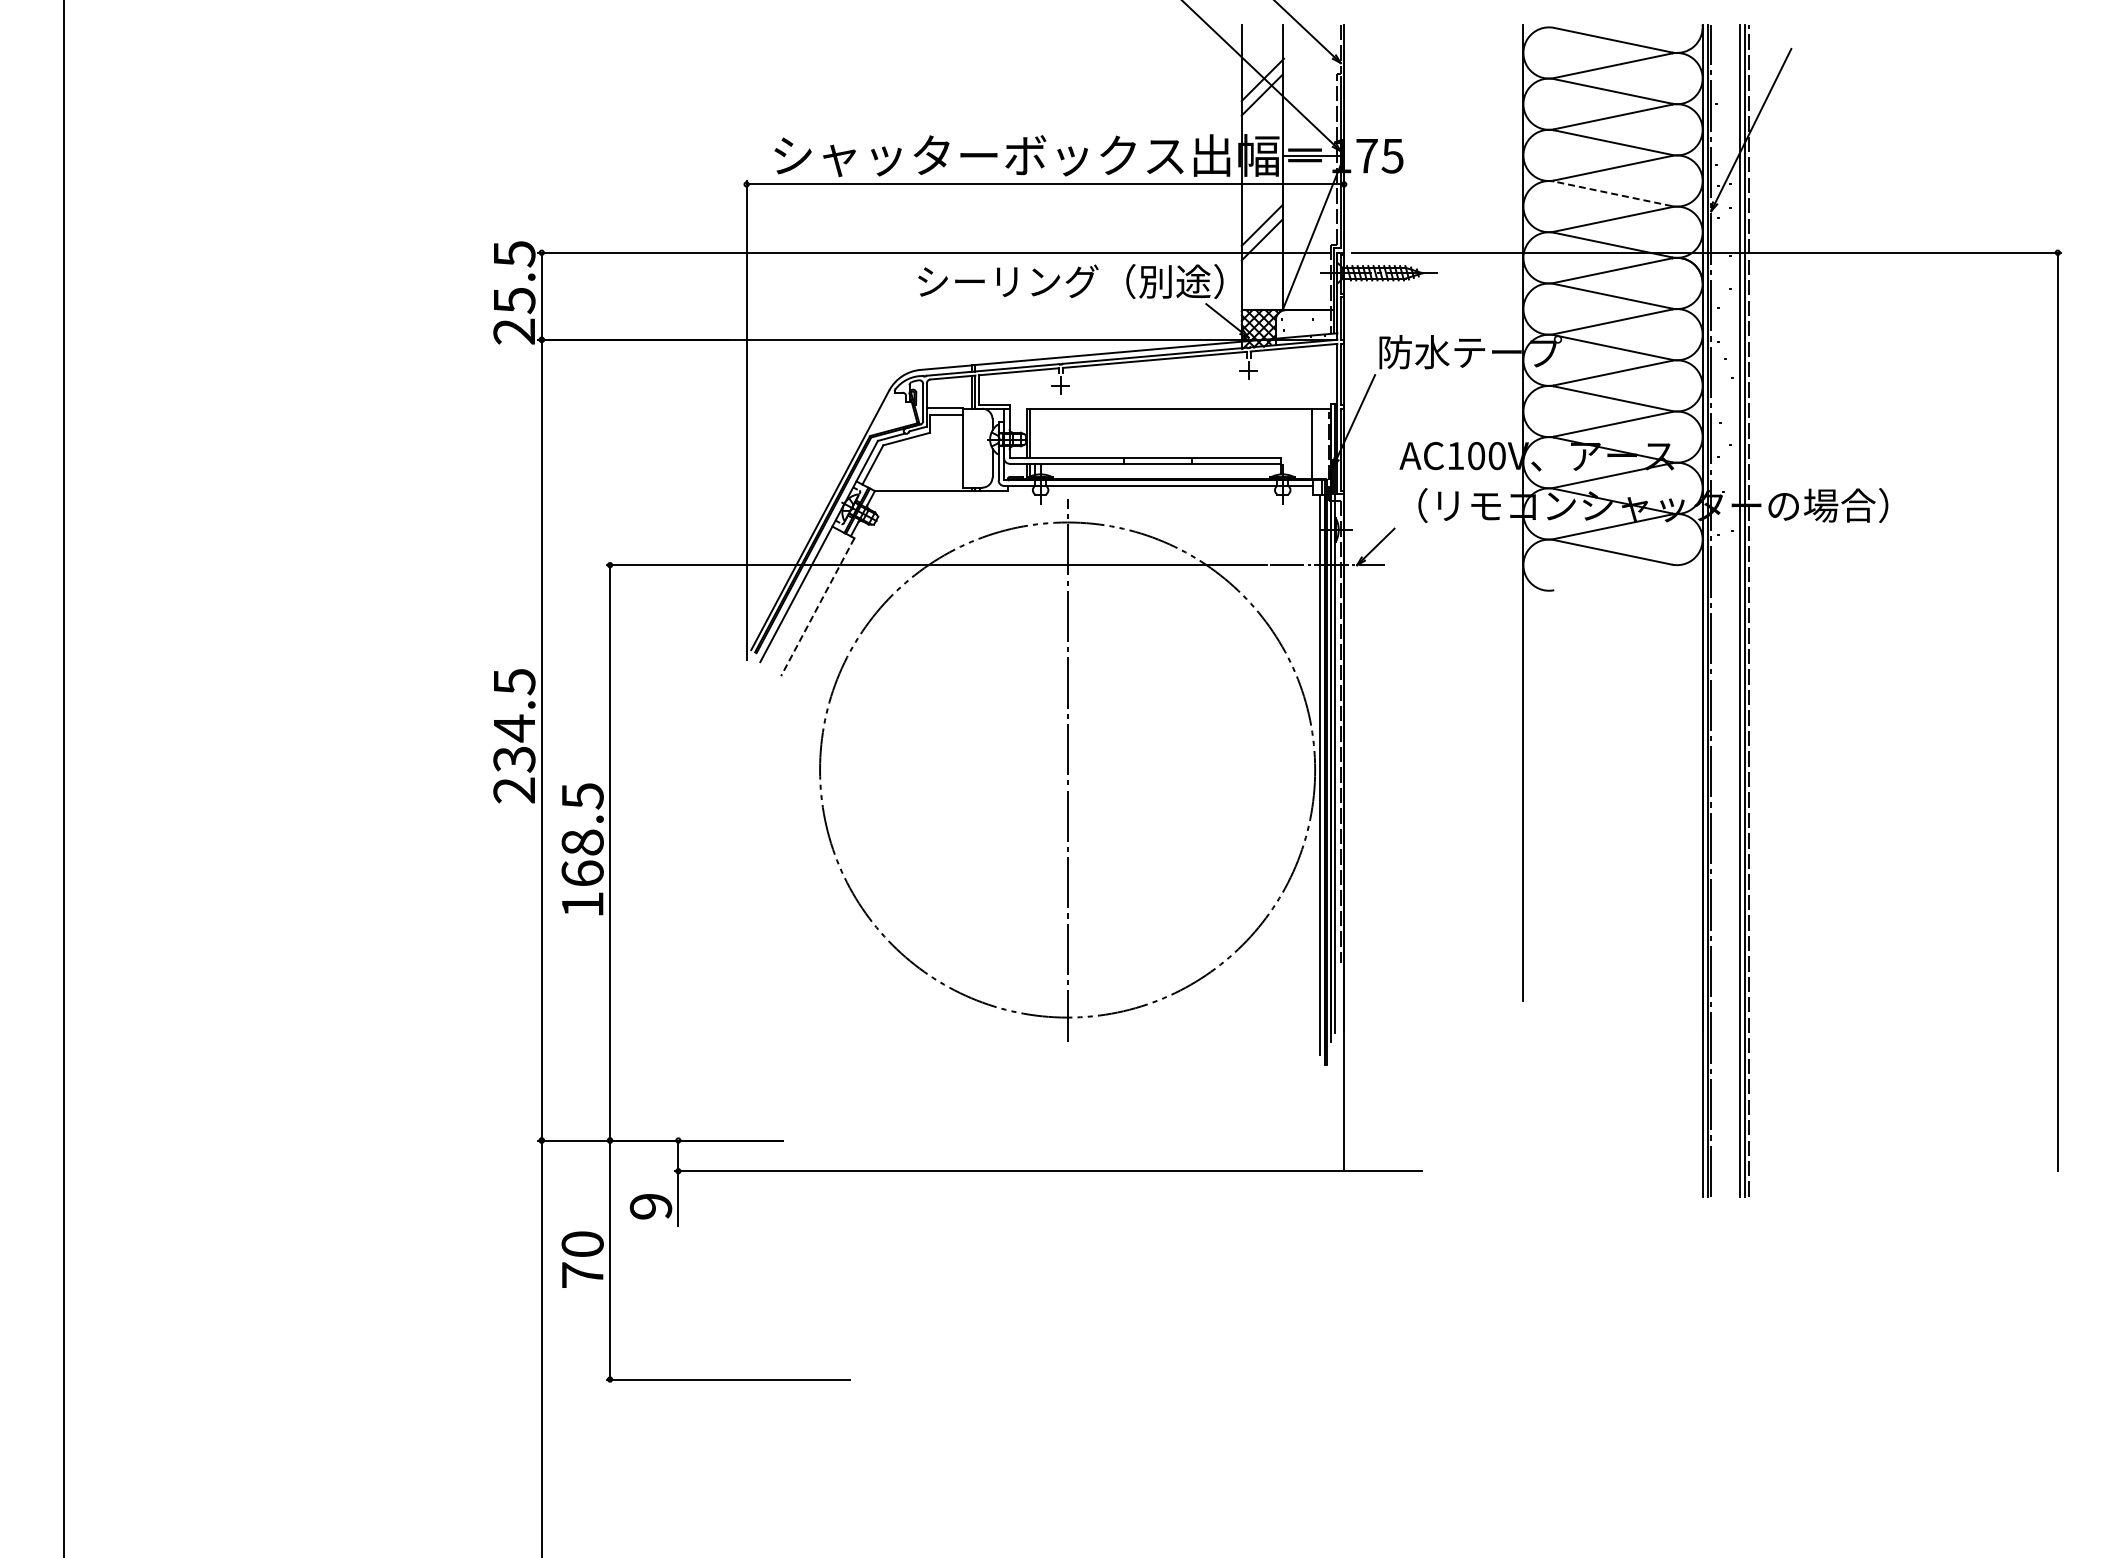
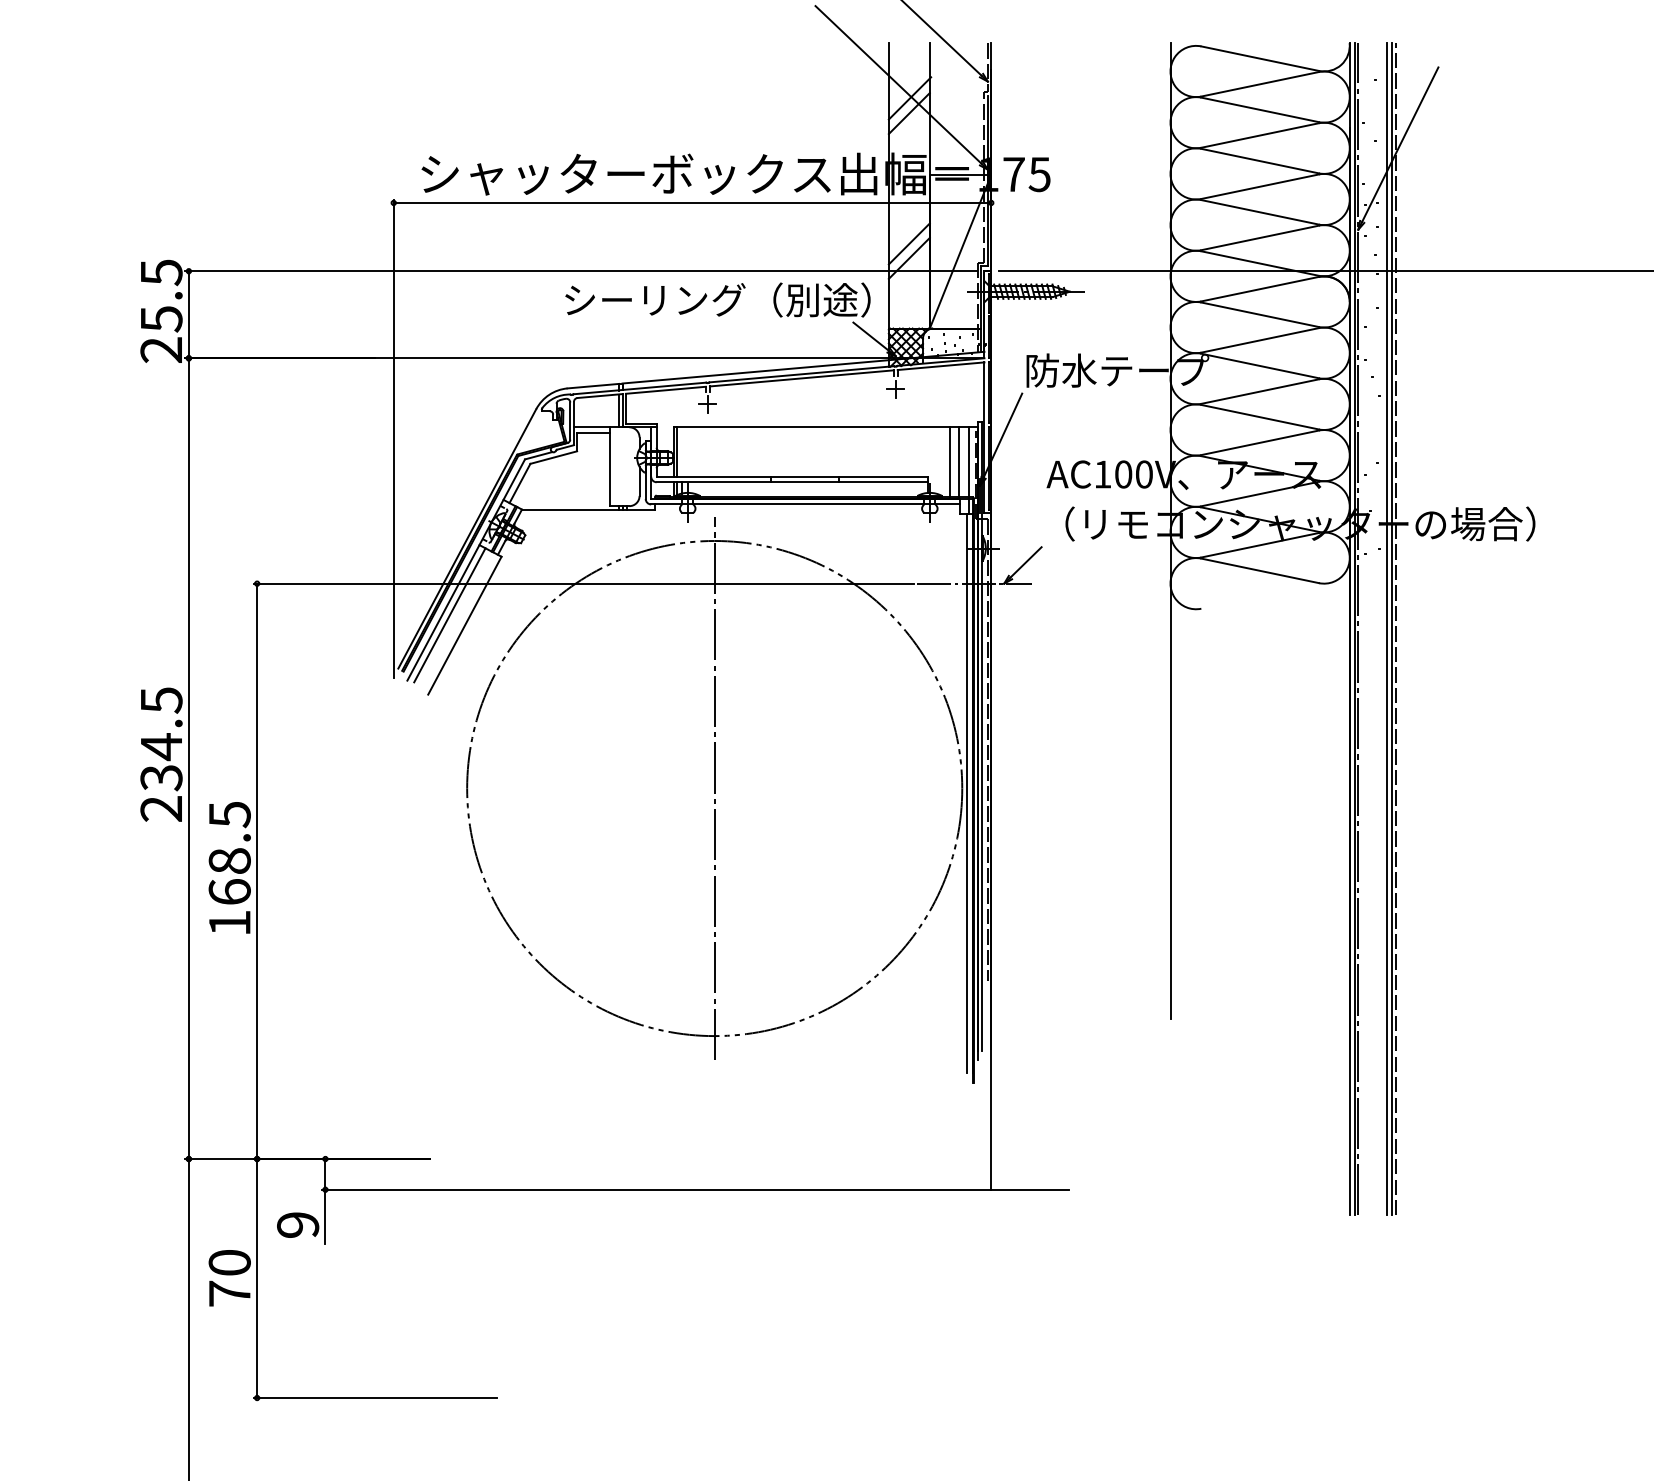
line: (1612, 193) -> (1259, 212), dashed -> solid
line: (1303, 443) -> (950, 462), added
line: (1322, 443) -> (969, 462), added
line: (802, 596) -> (449, 615), added
line: (817, 607) -> (464, 626), dashed -> solid

